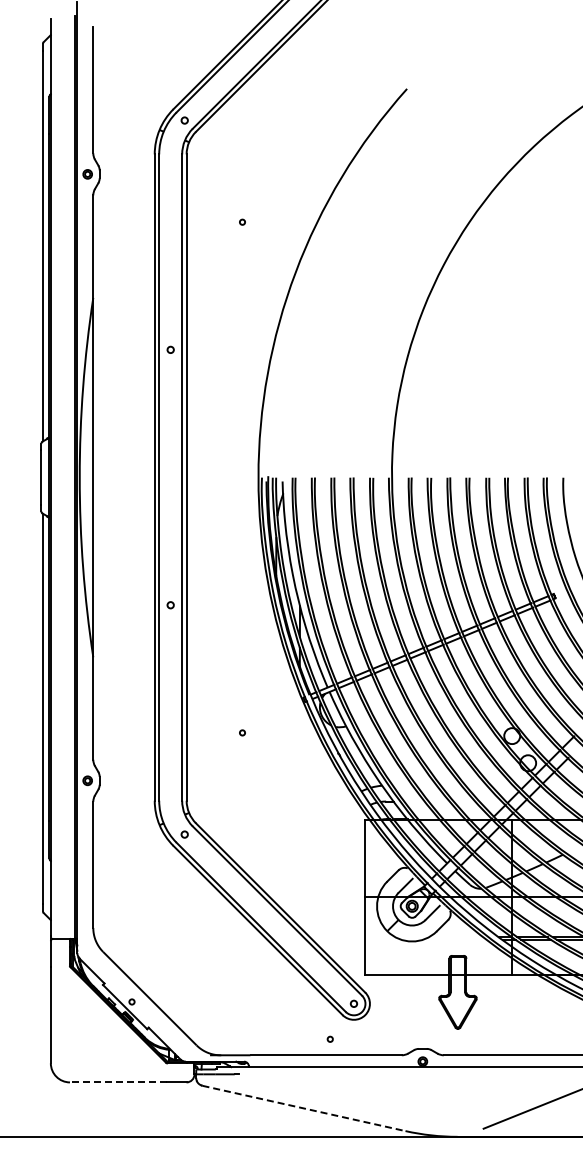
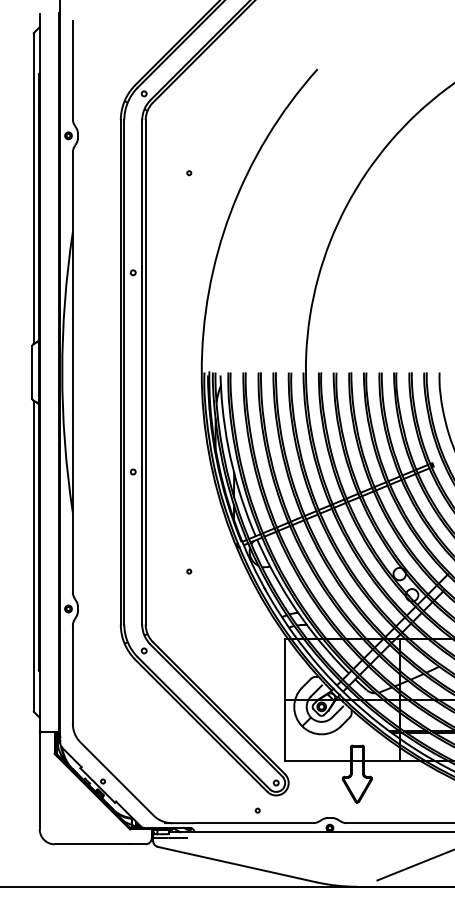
line: (117, 1082) -> (91, 844), dashed -> solid
line: (303, 1108) -> (236, 864), dashed -> solid

